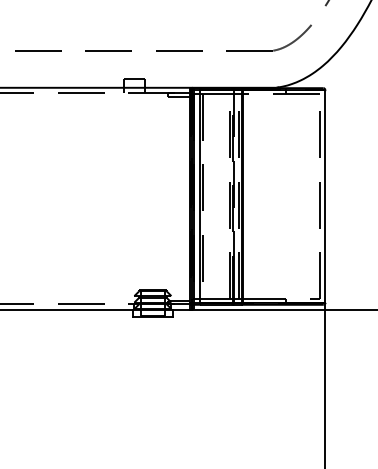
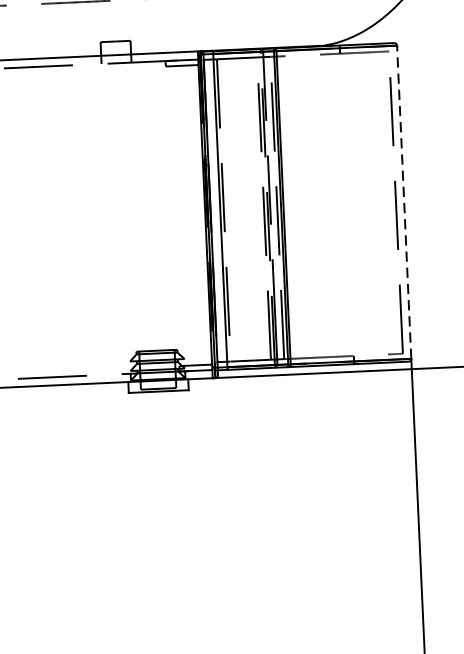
line: (325, 195) -> (404, 200), solid -> dashed

